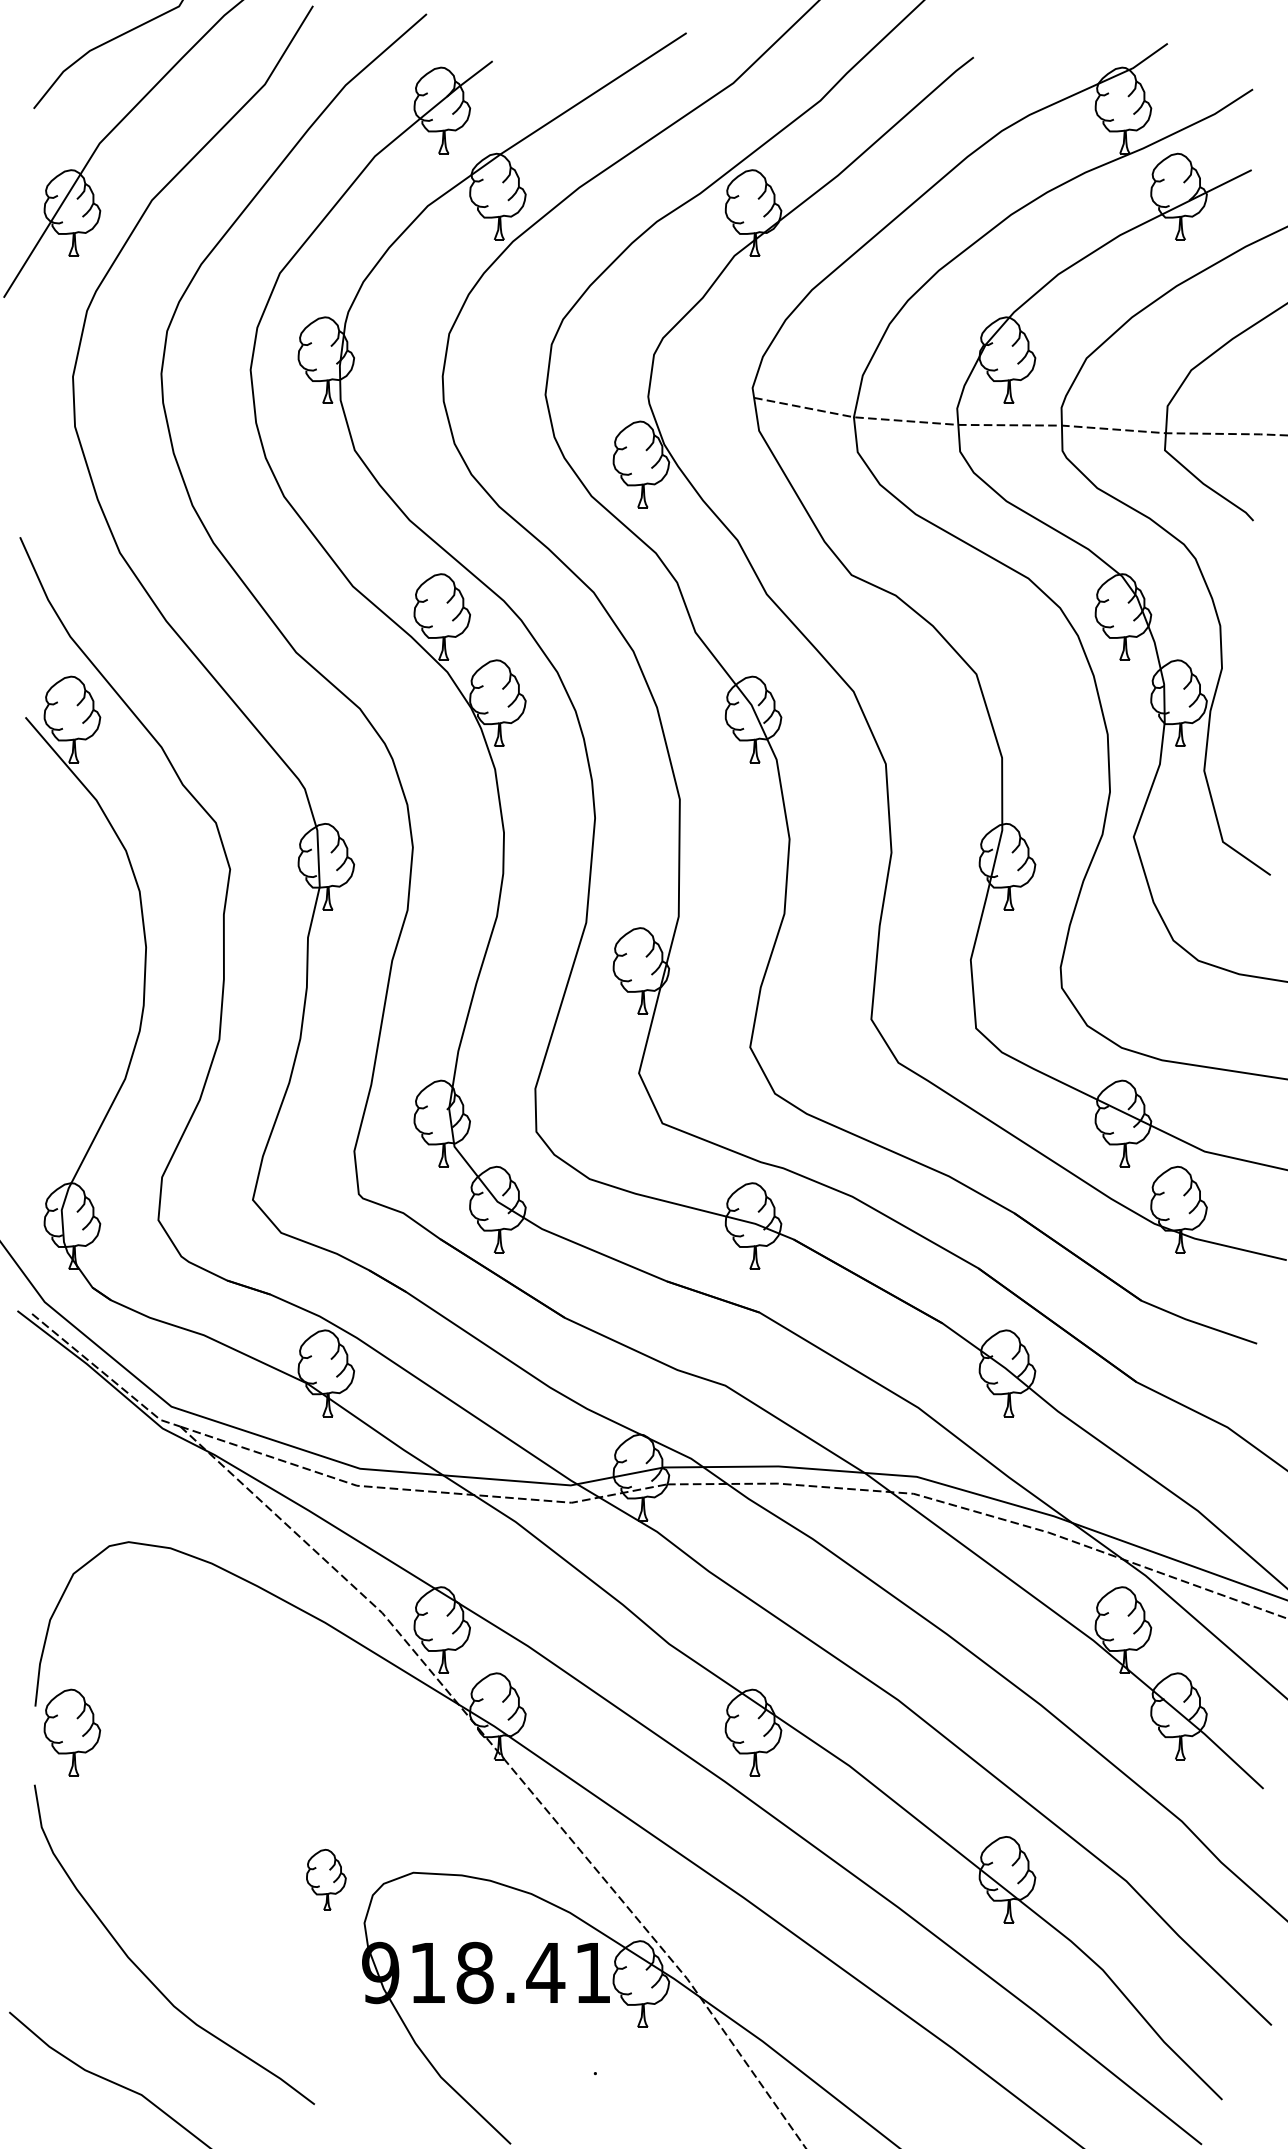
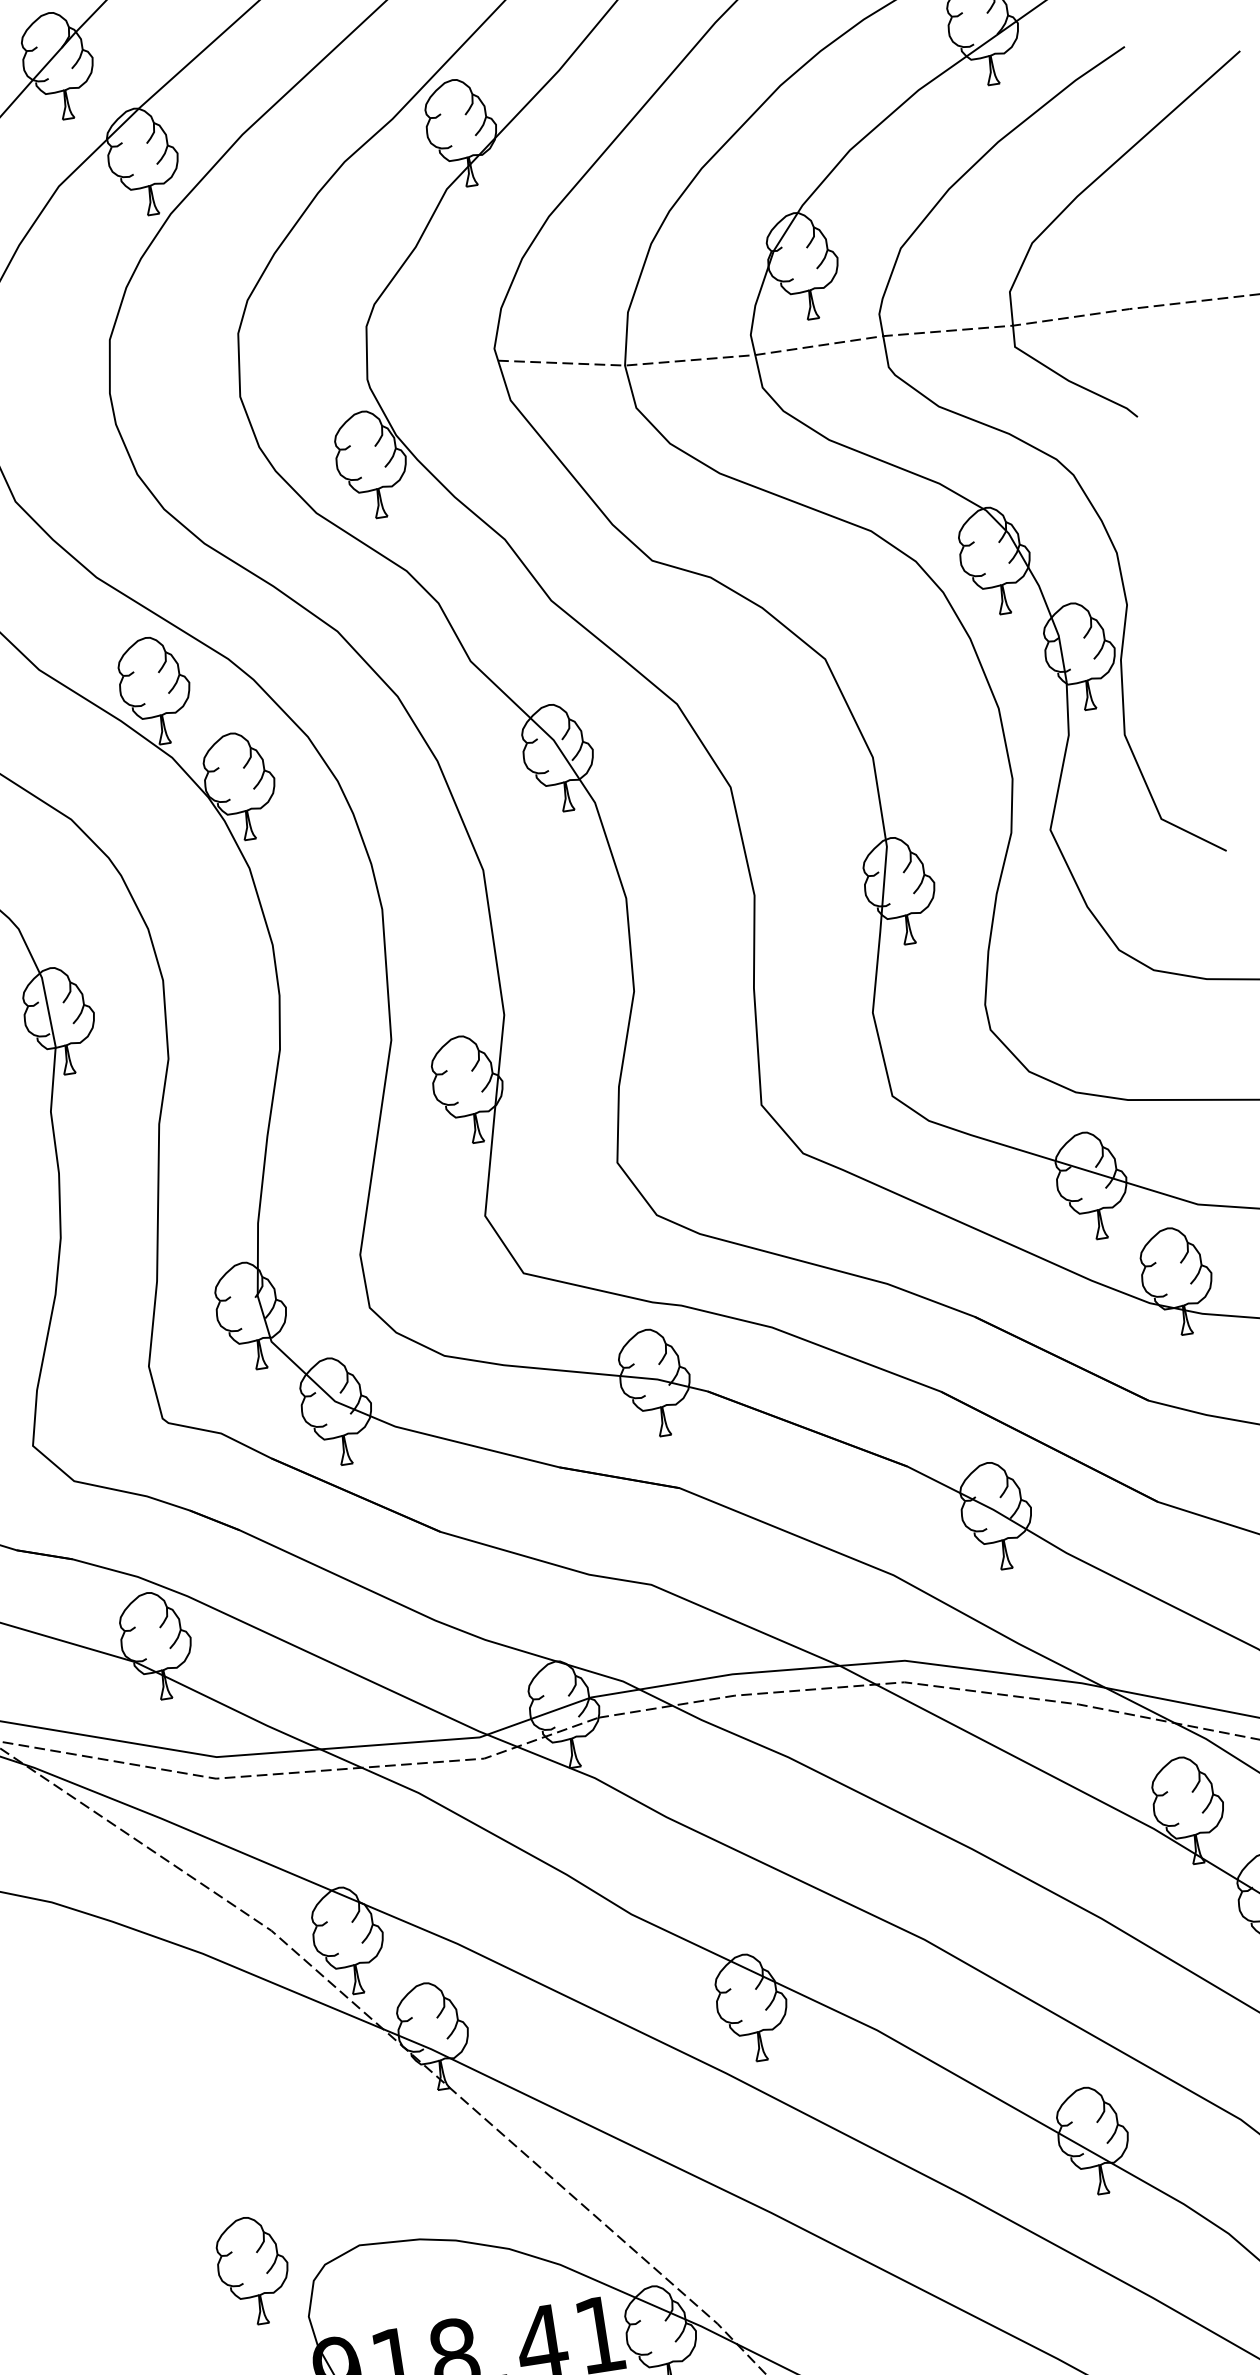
part: (326, 1879) -> (253, 2270), size x1.43

